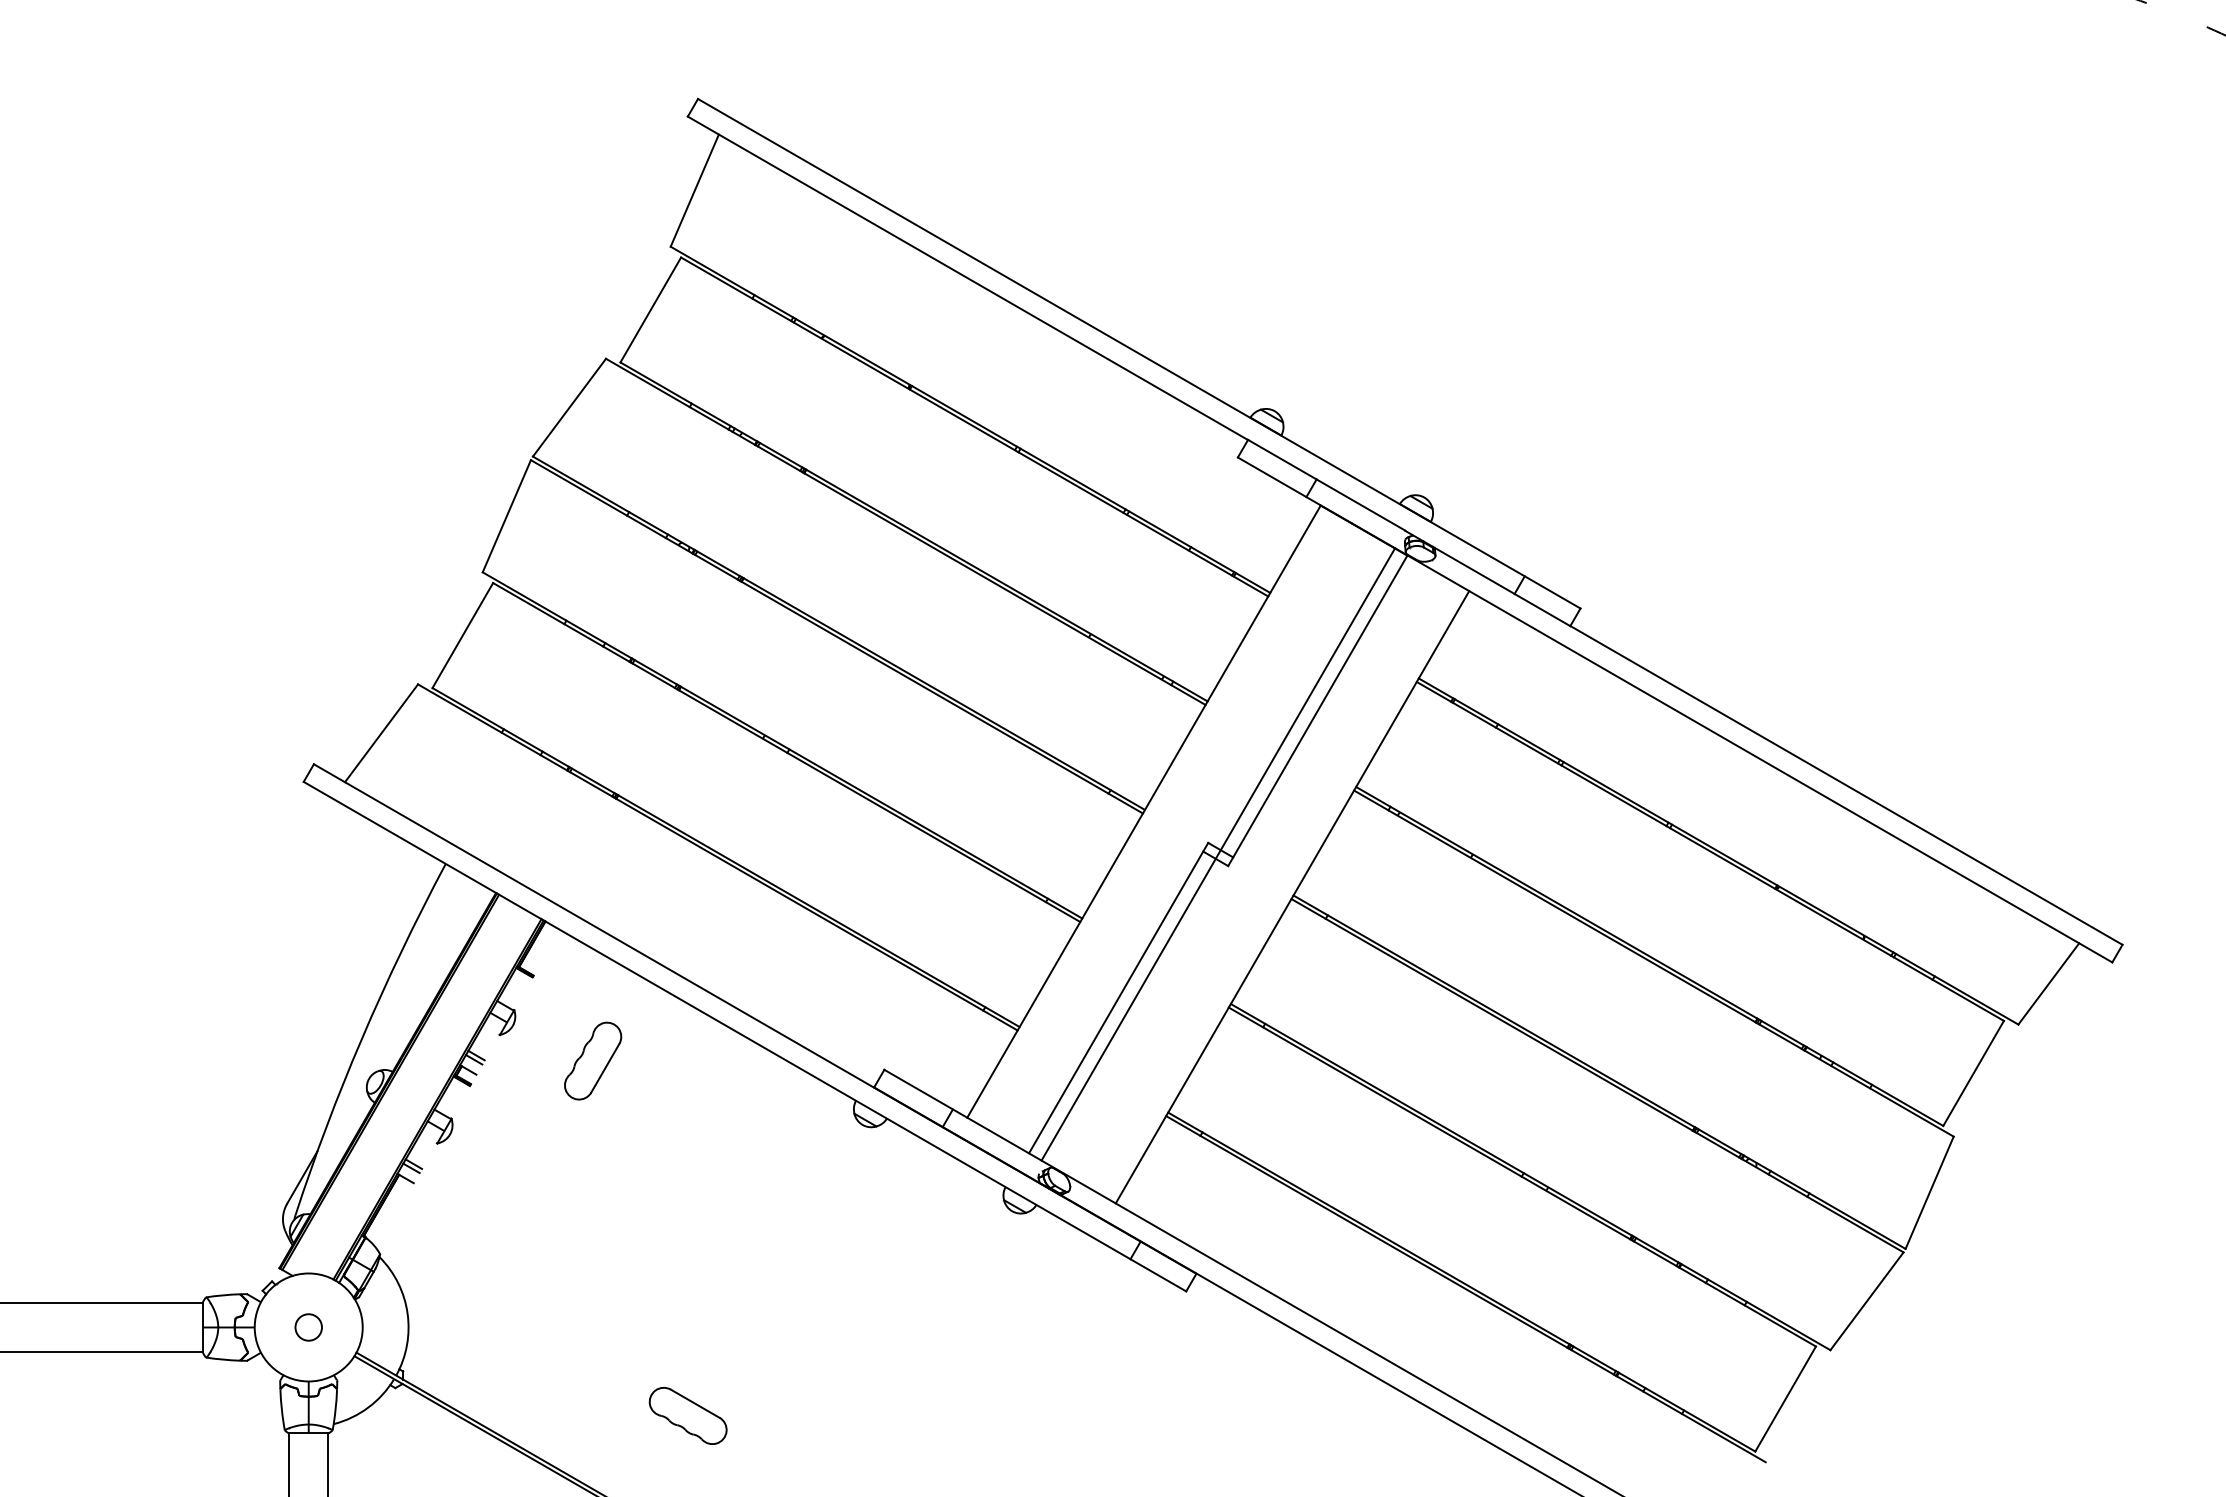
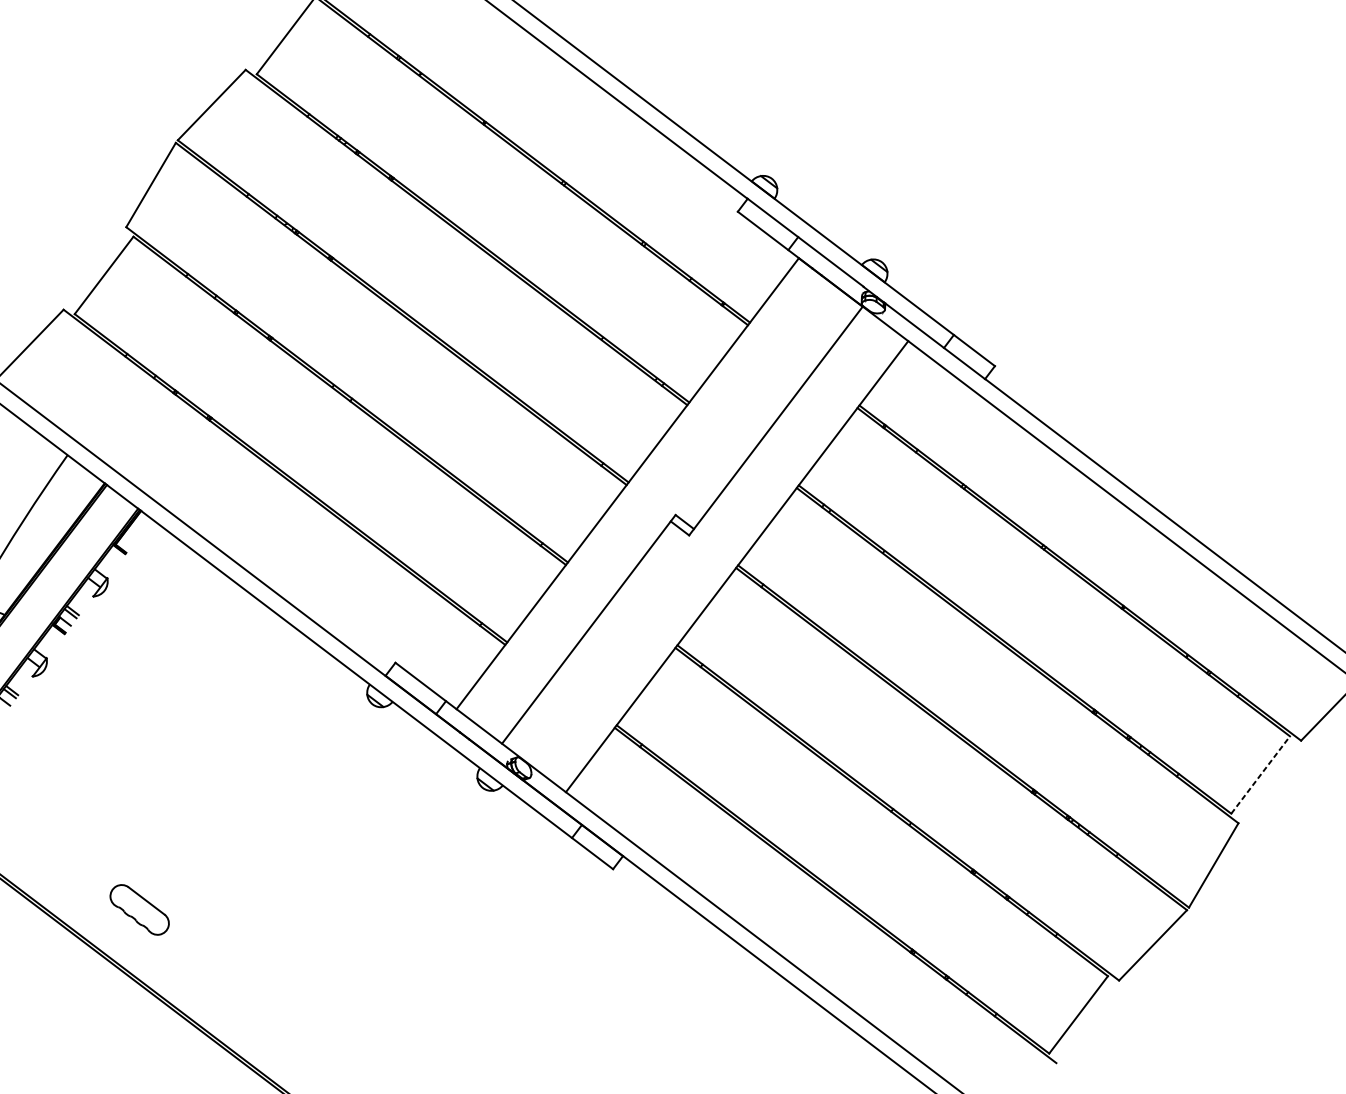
line: (1218, 854) -> (682, 525), removed
part: (593, 1060) -> (165, 626), removed
line: (1973, 1073) -> (1260, 775), solid -> dashed
part: (687, 1415) -> (139, 909), moved

